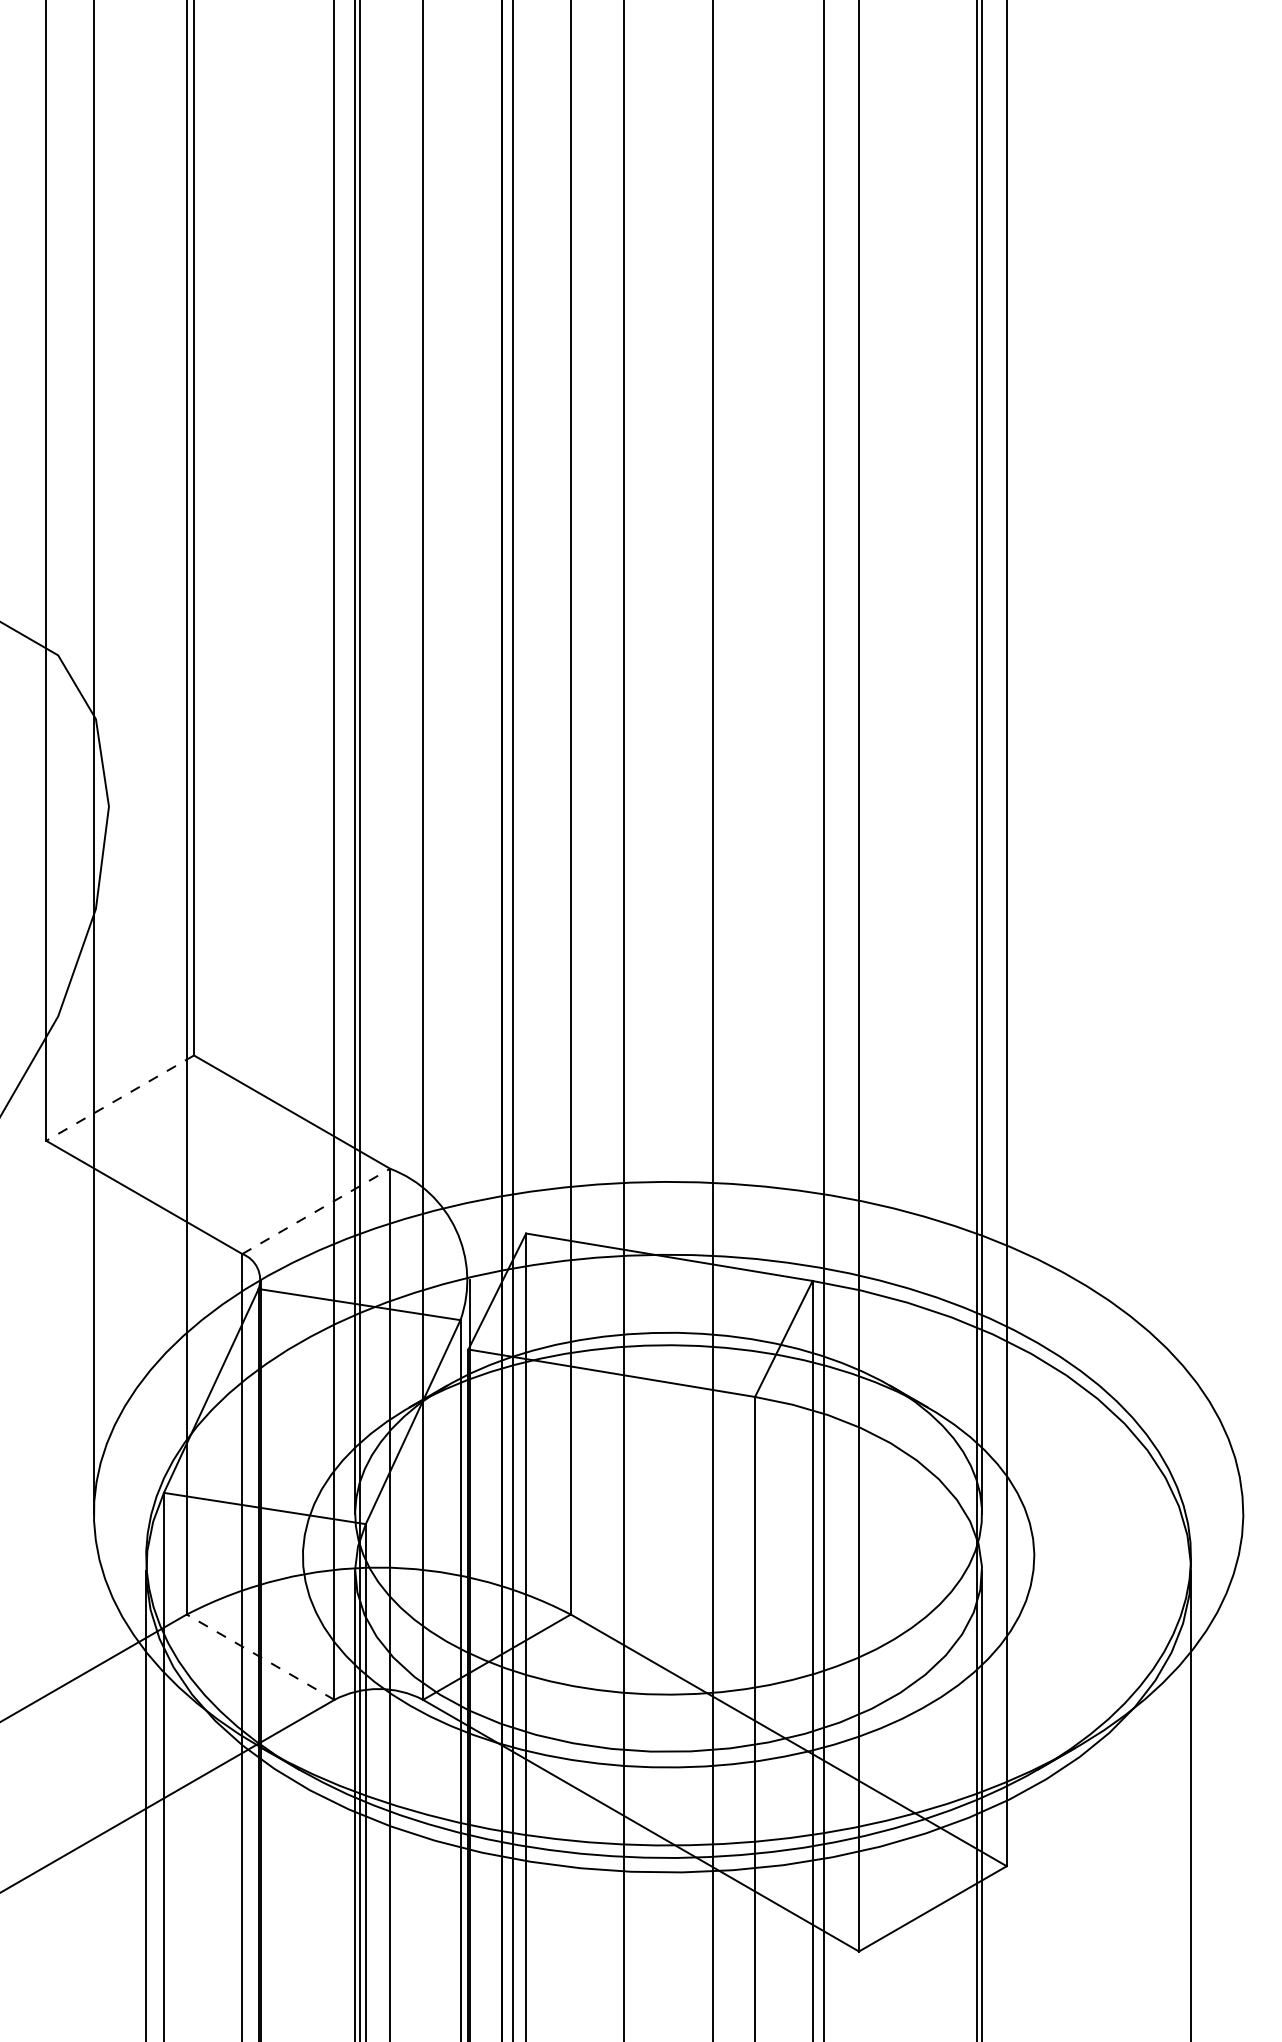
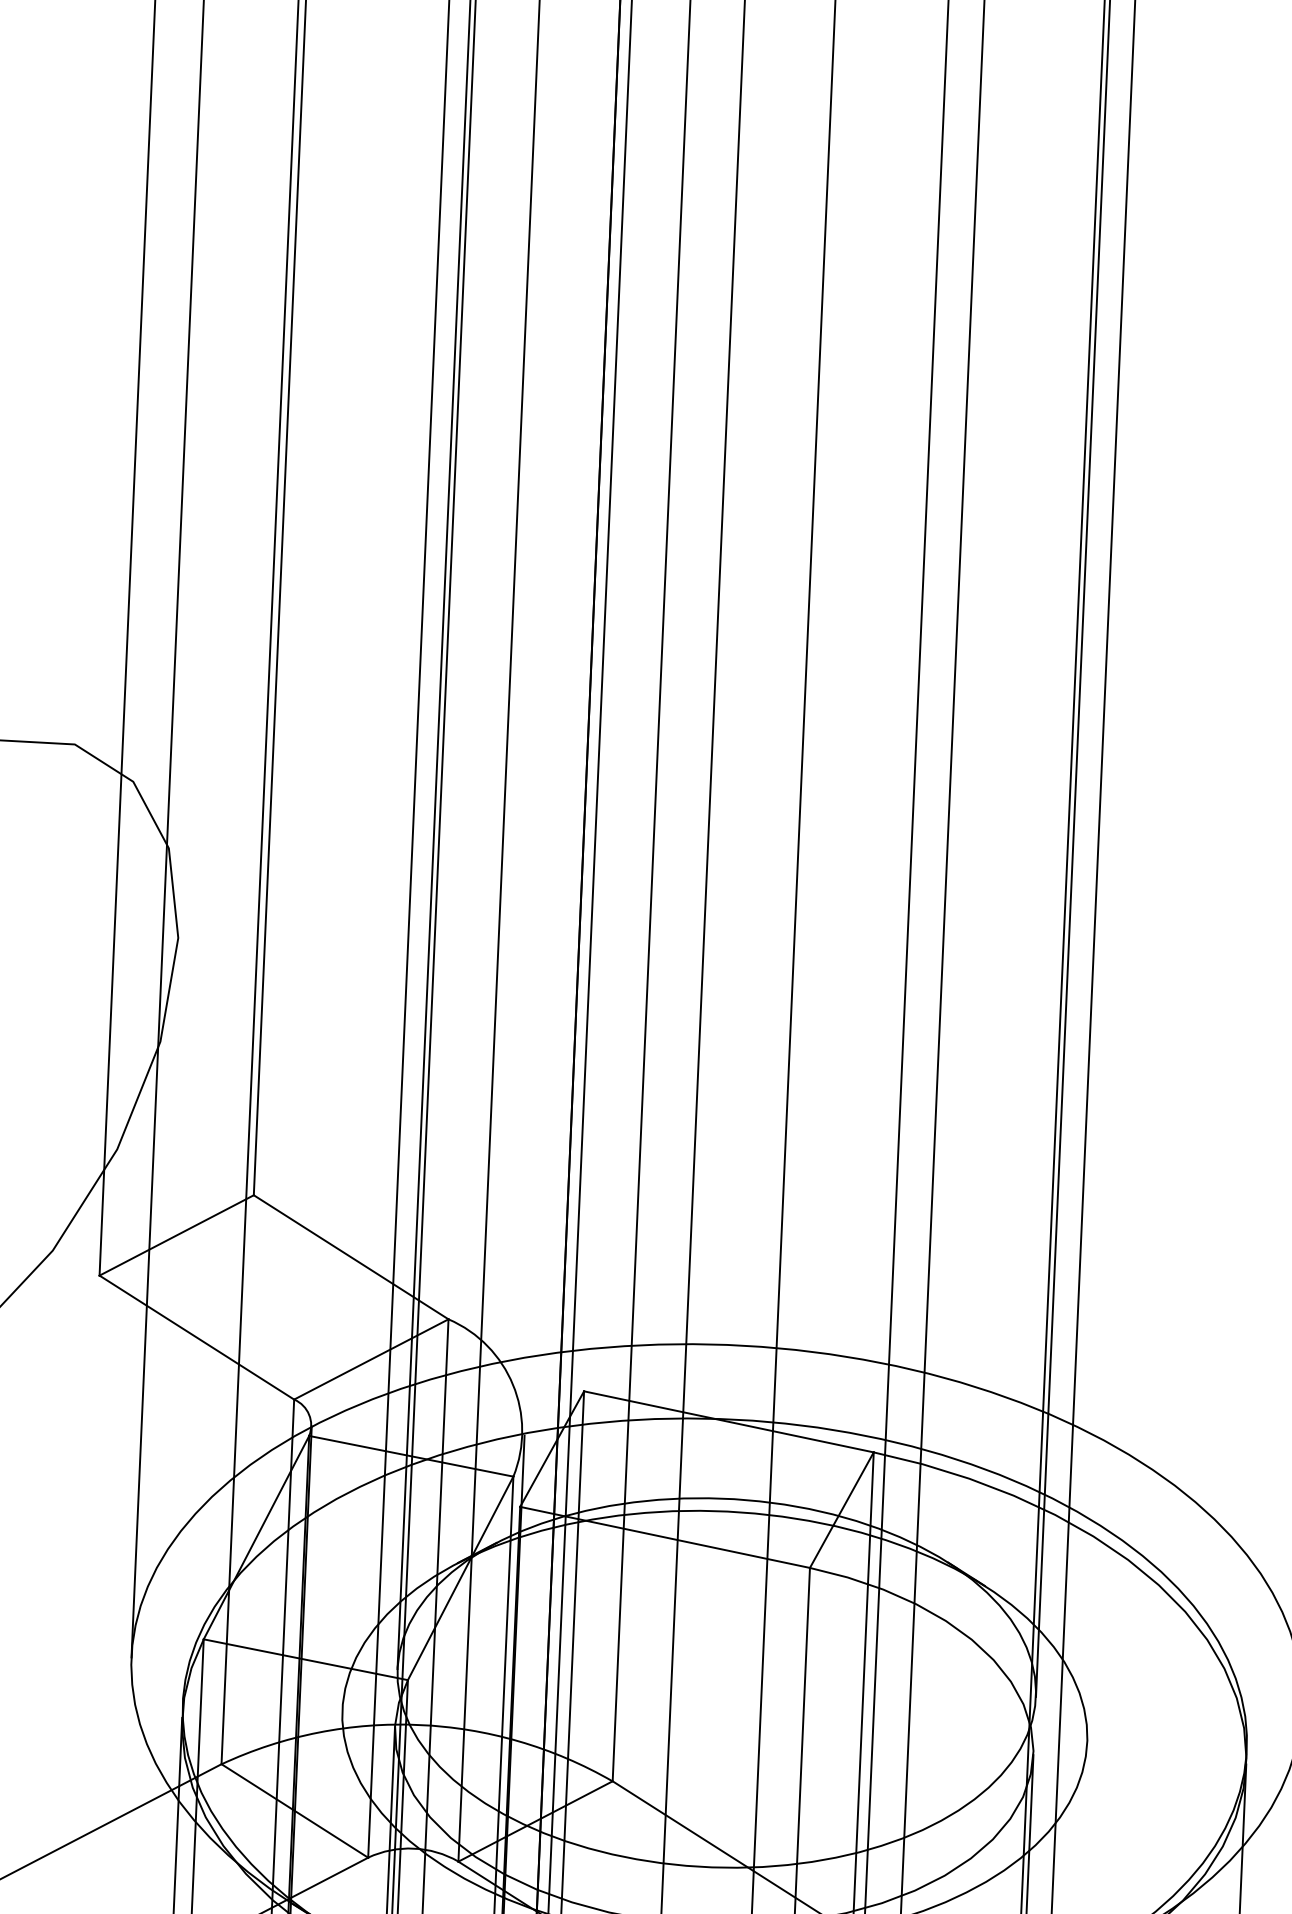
line: (119, 1098) -> (176, 1235), dashed -> solid
line: (316, 1211) -> (371, 1359), dashed -> solid
line: (260, 1656) -> (294, 1810), dashed -> solid

